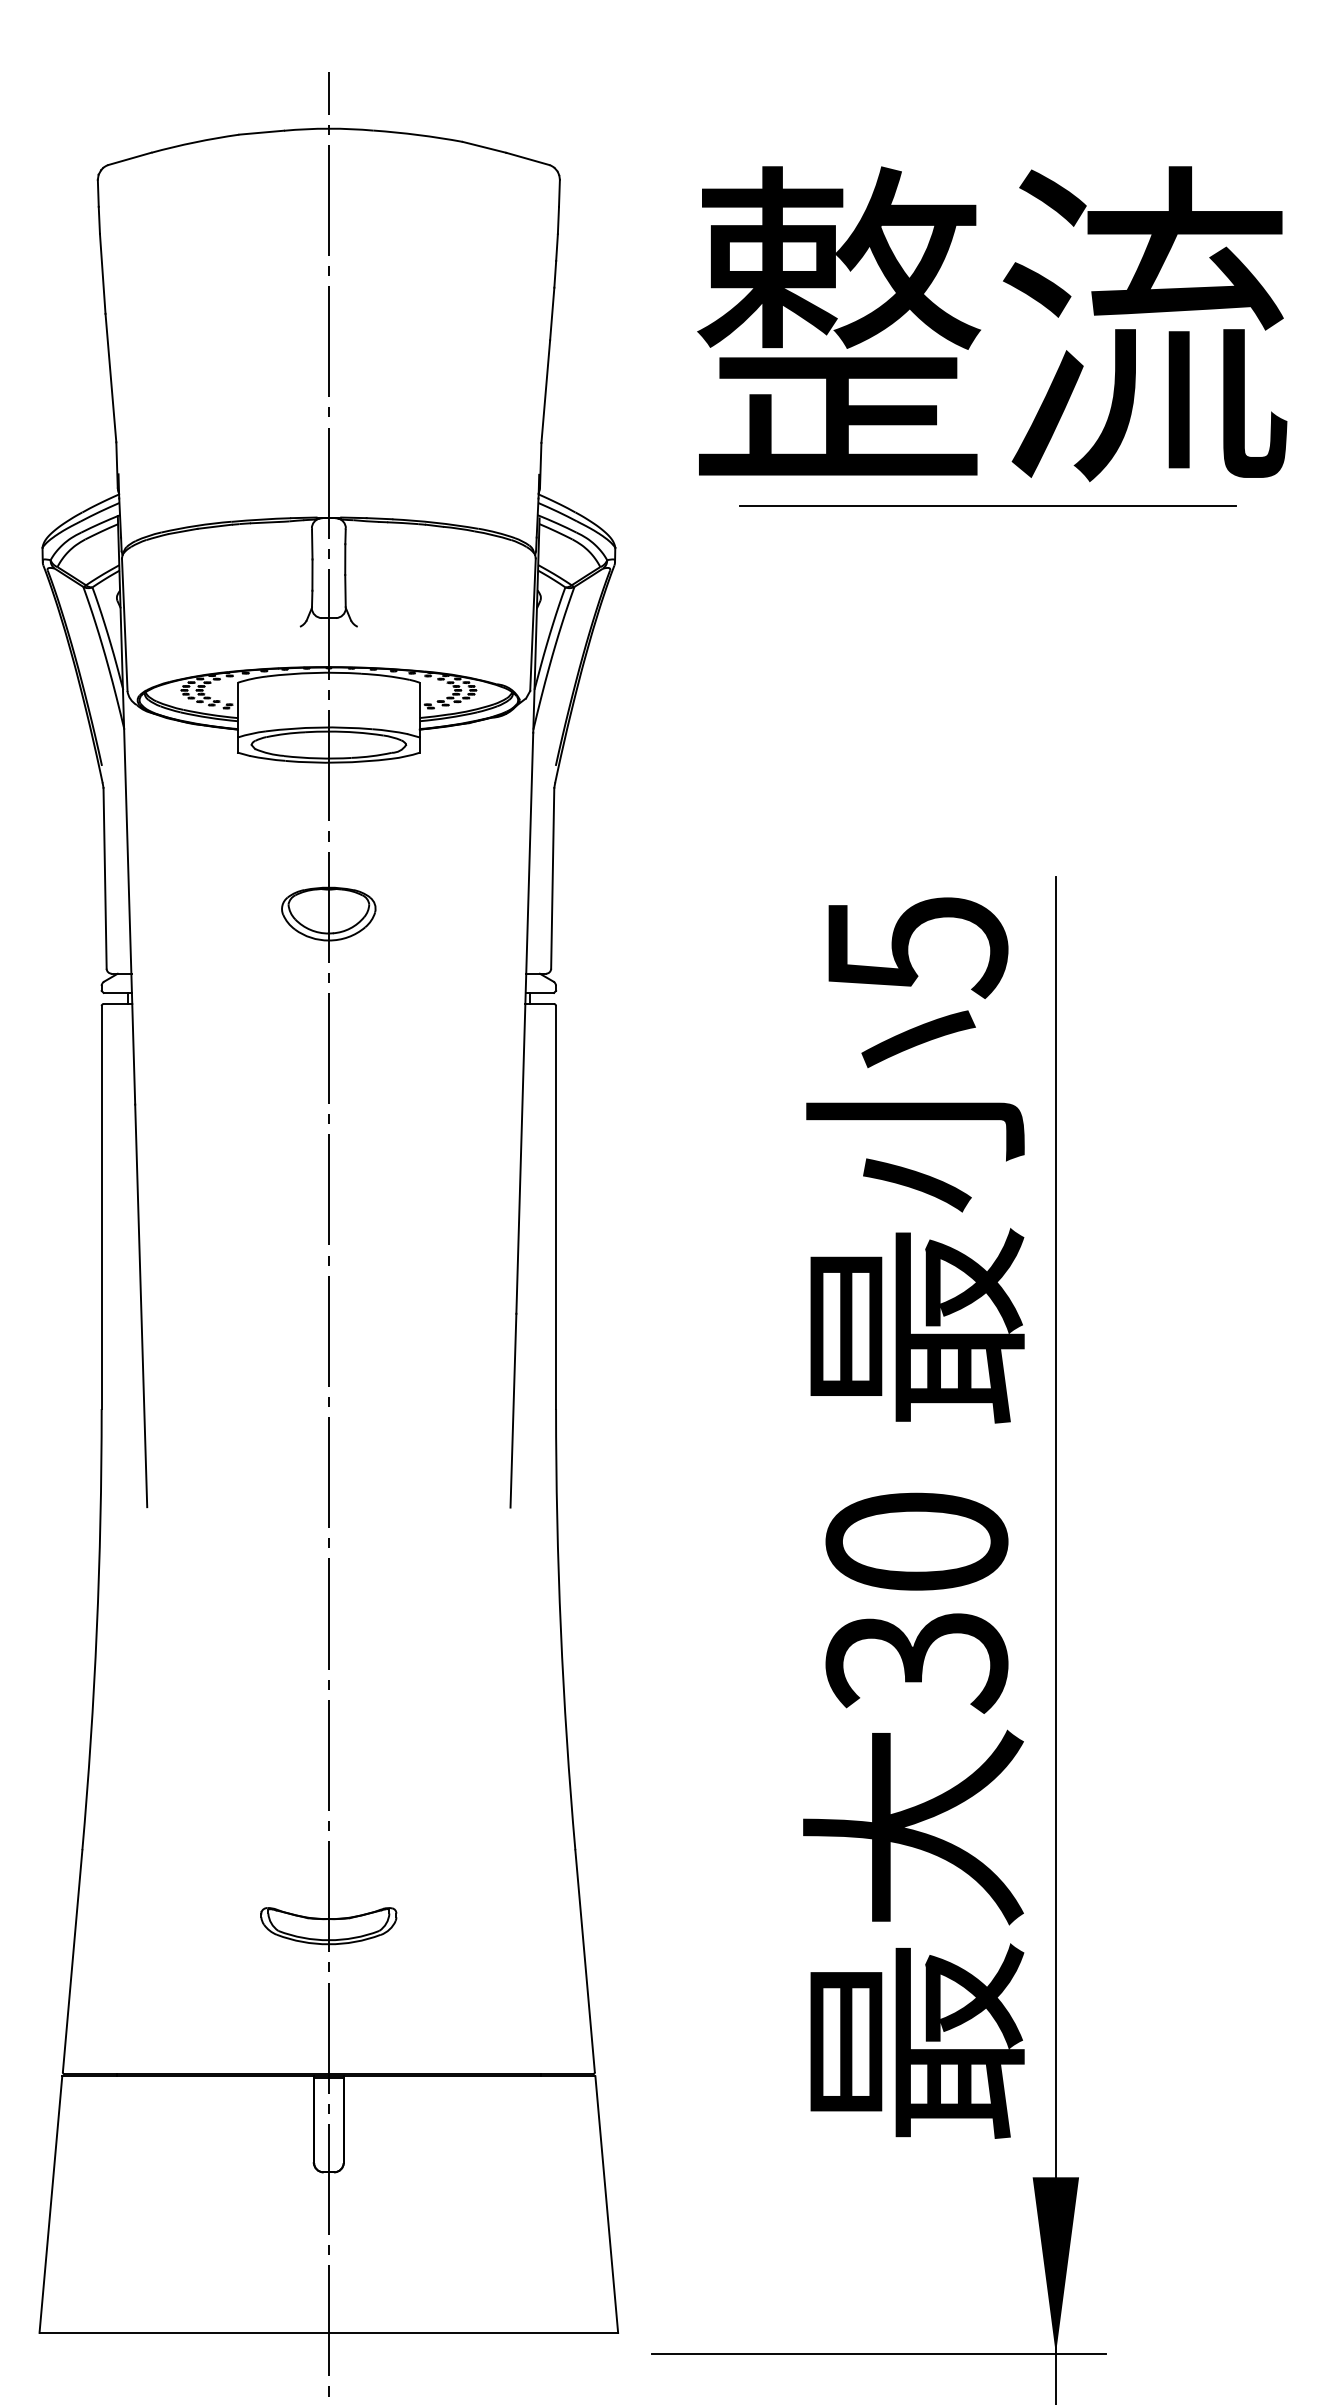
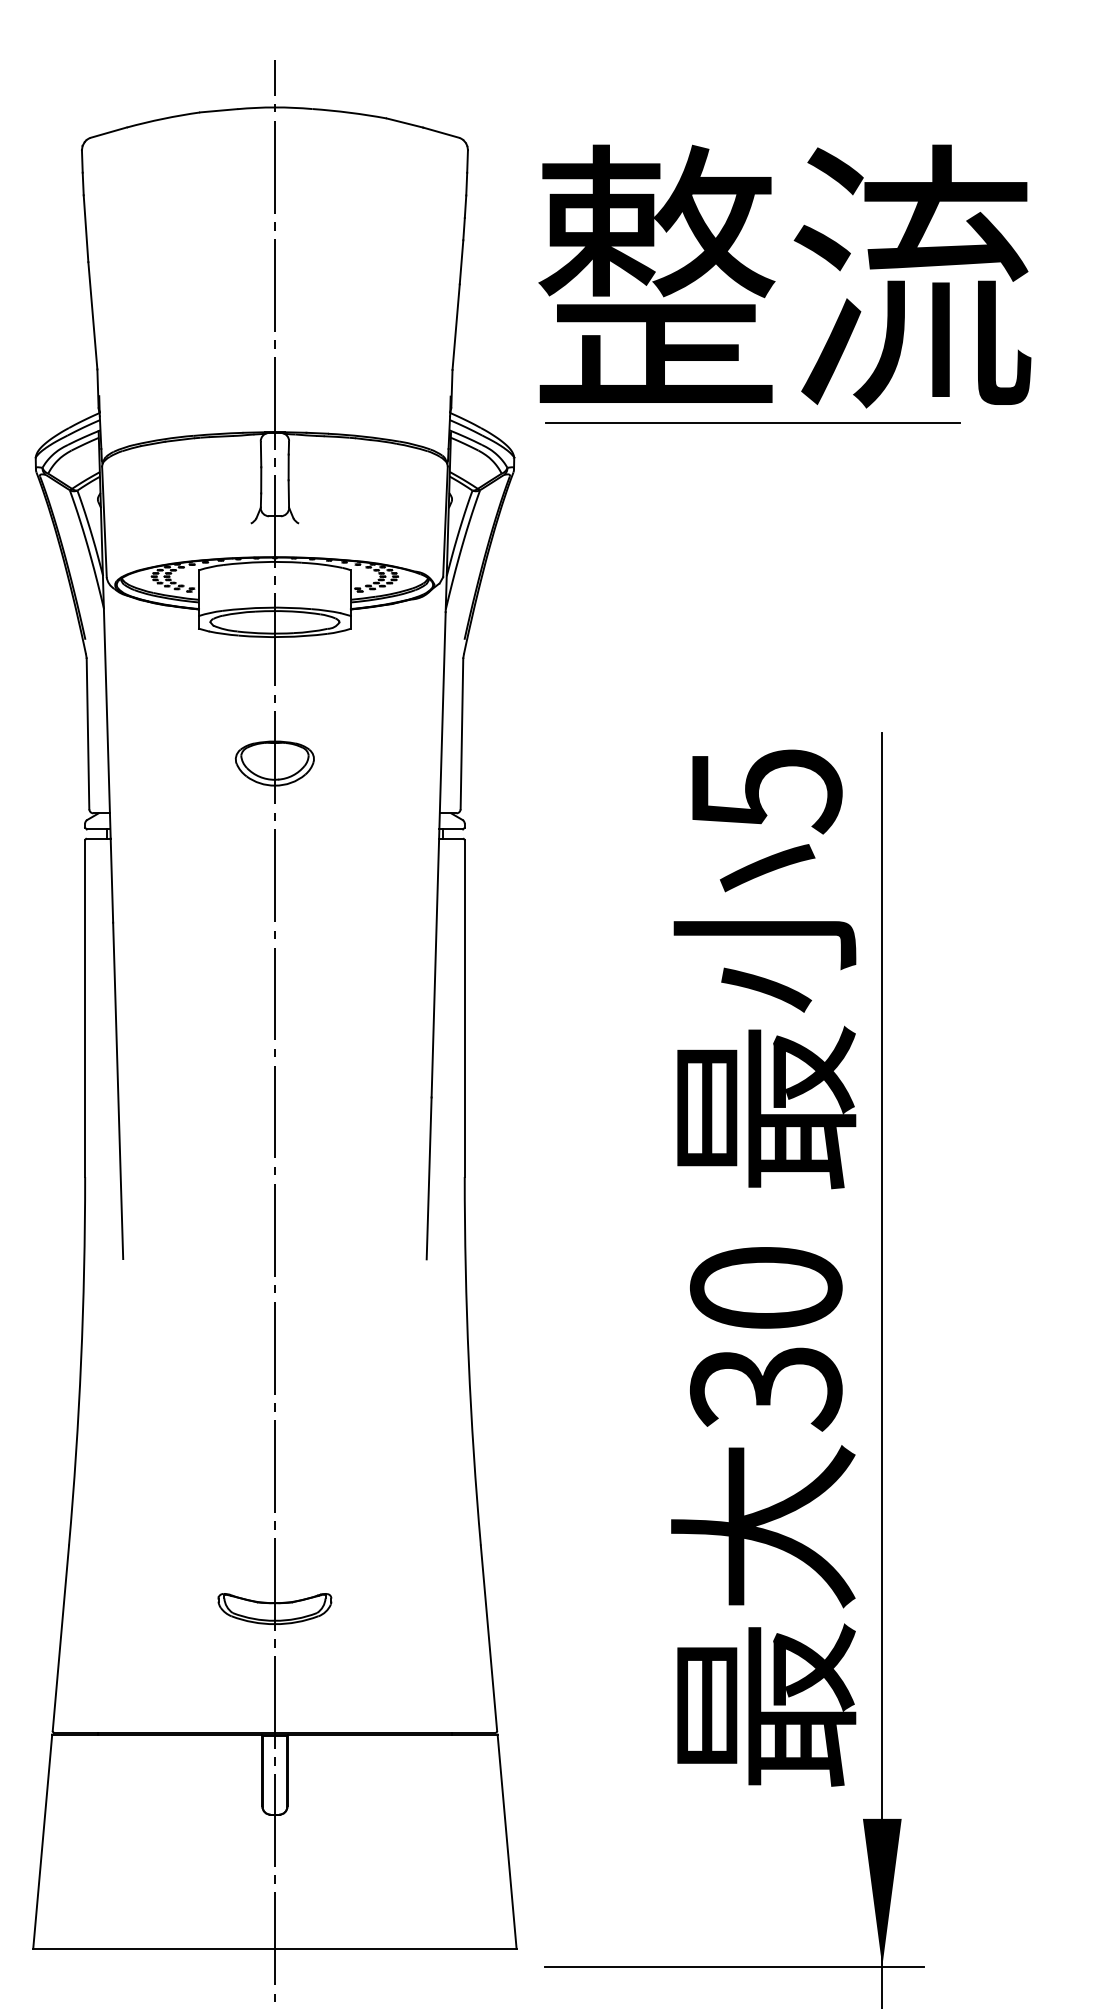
text: (992, 324) -> (785, 276), moved
line: (987, 505) -> (752, 422), moved

